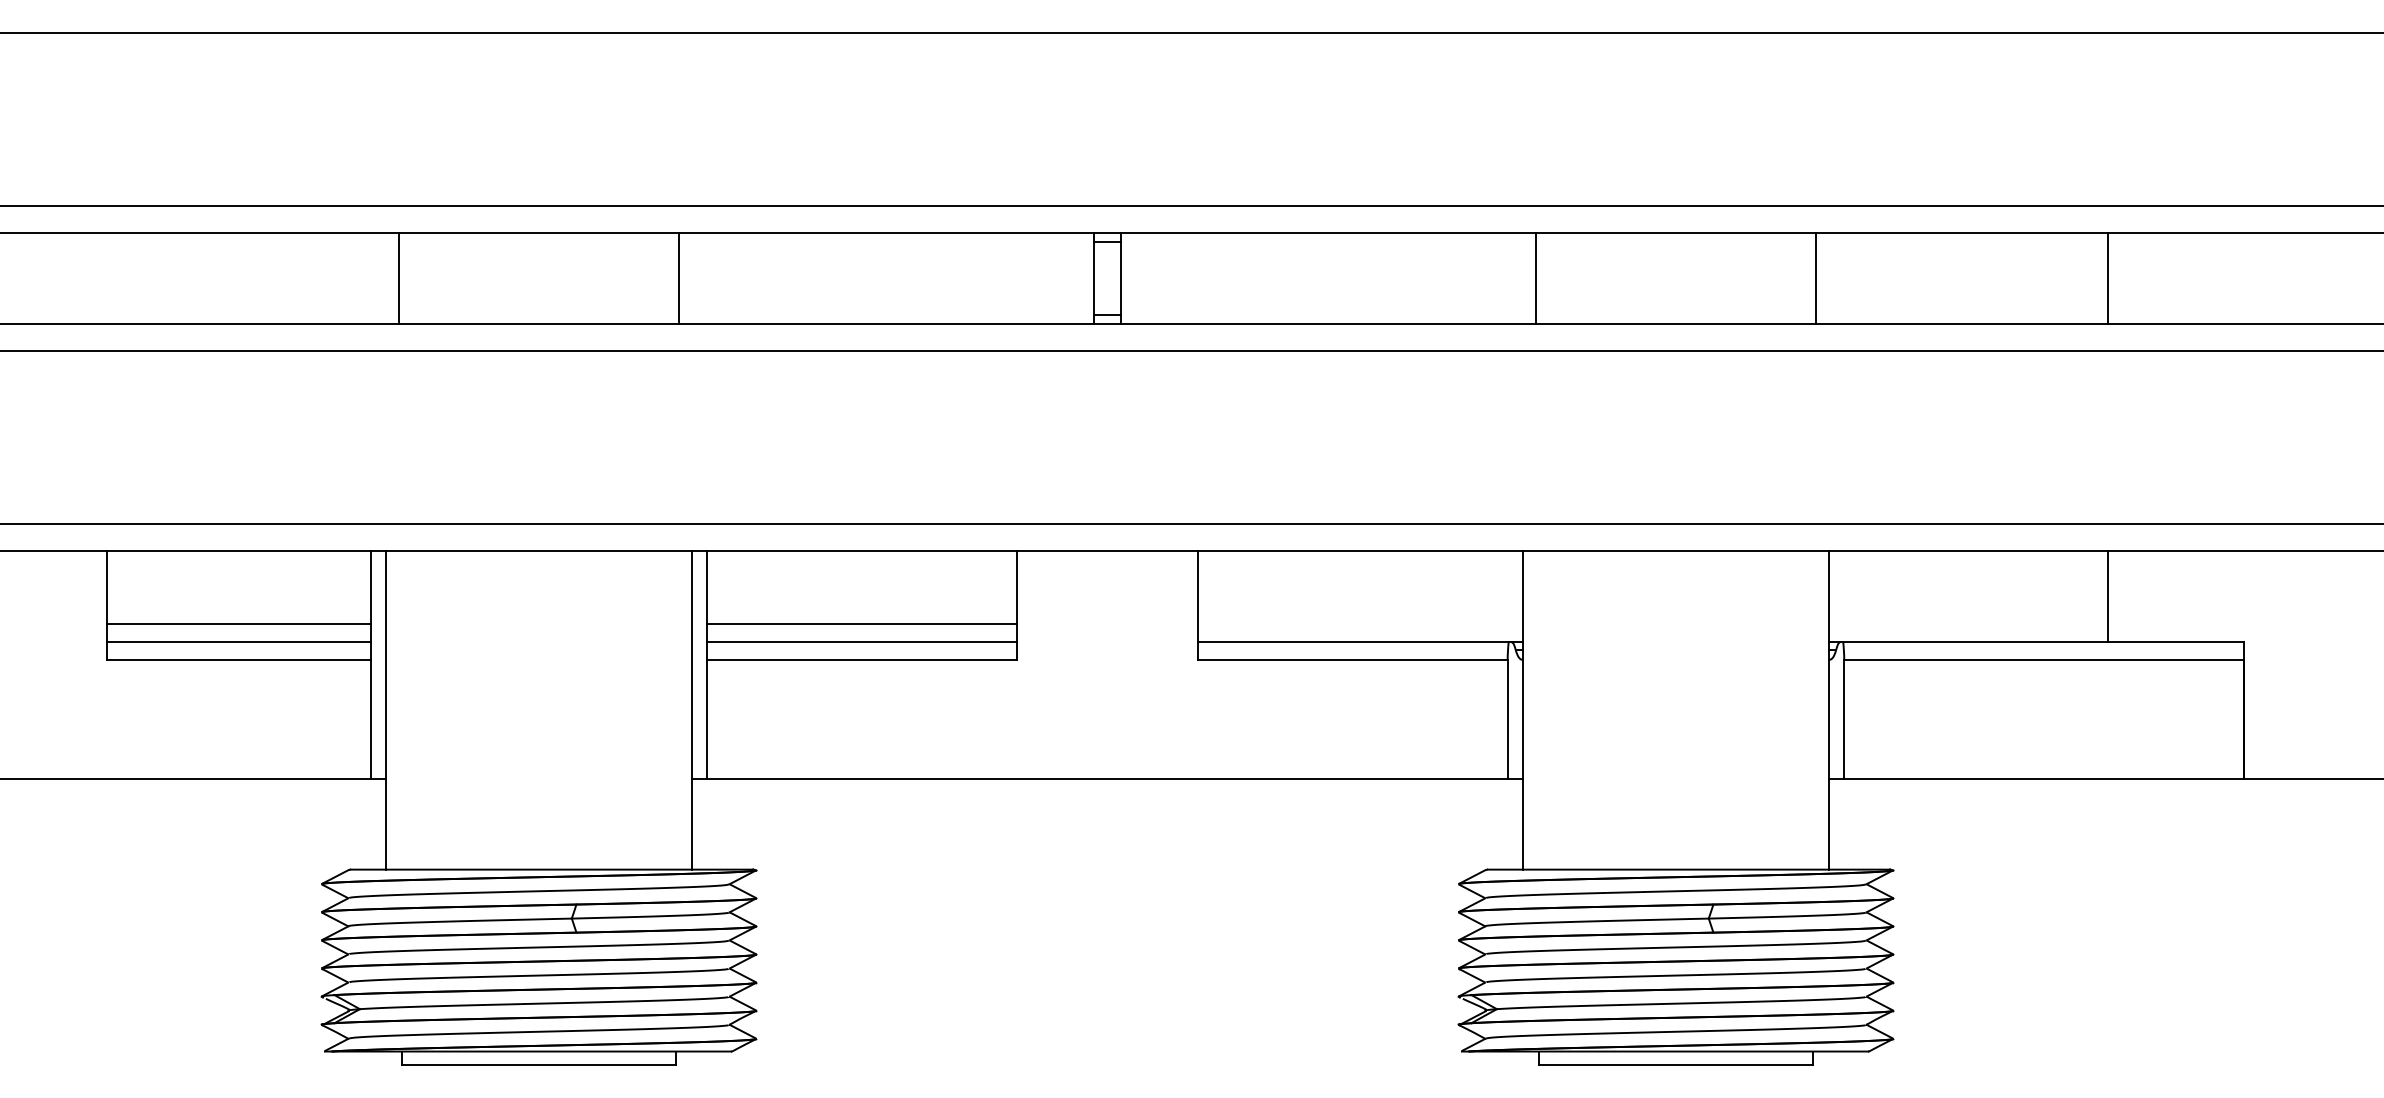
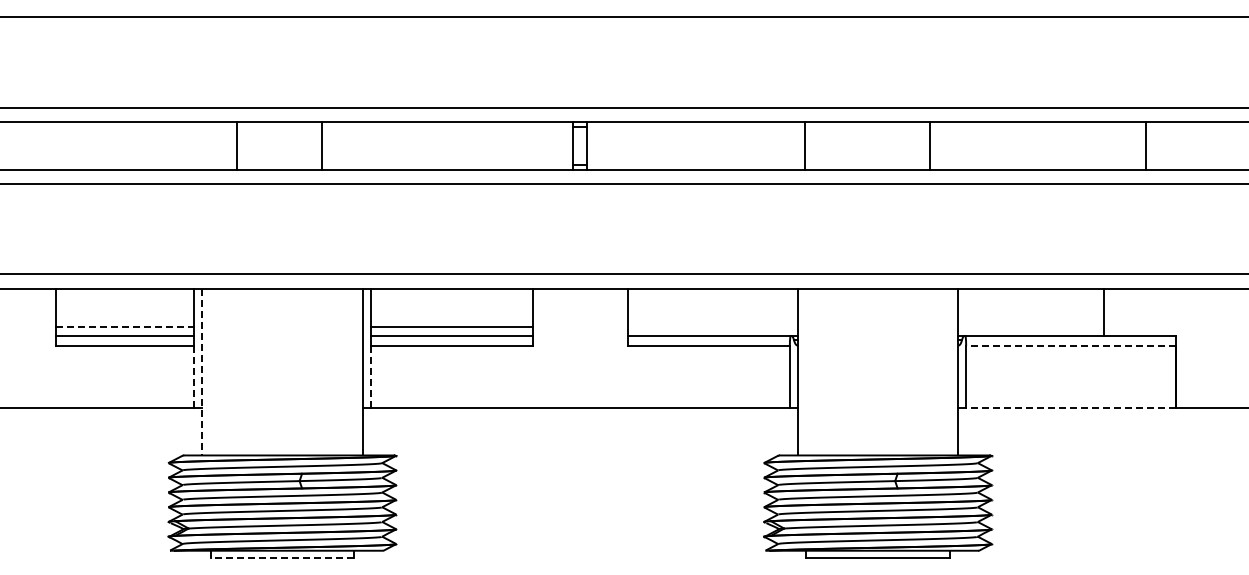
line: (399, 277) -> (237, 145), moved
line: (678, 277) -> (321, 145), moved
line: (1816, 277) -> (930, 145), moved
line: (2108, 277) -> (1146, 145), moved
line: (239, 623) -> (125, 326), solid -> dashed
line: (2043, 659) -> (1070, 345), solid -> dashed
line: (386, 711) -> (202, 372), solid -> dashed
line: (371, 718) -> (194, 376), solid -> dashed
line: (707, 718) -> (370, 376), solid -> dashed
line: (2043, 778) -> (1070, 407), solid -> dashed
line: (539, 1064) -> (282, 557), solid -> dashed

